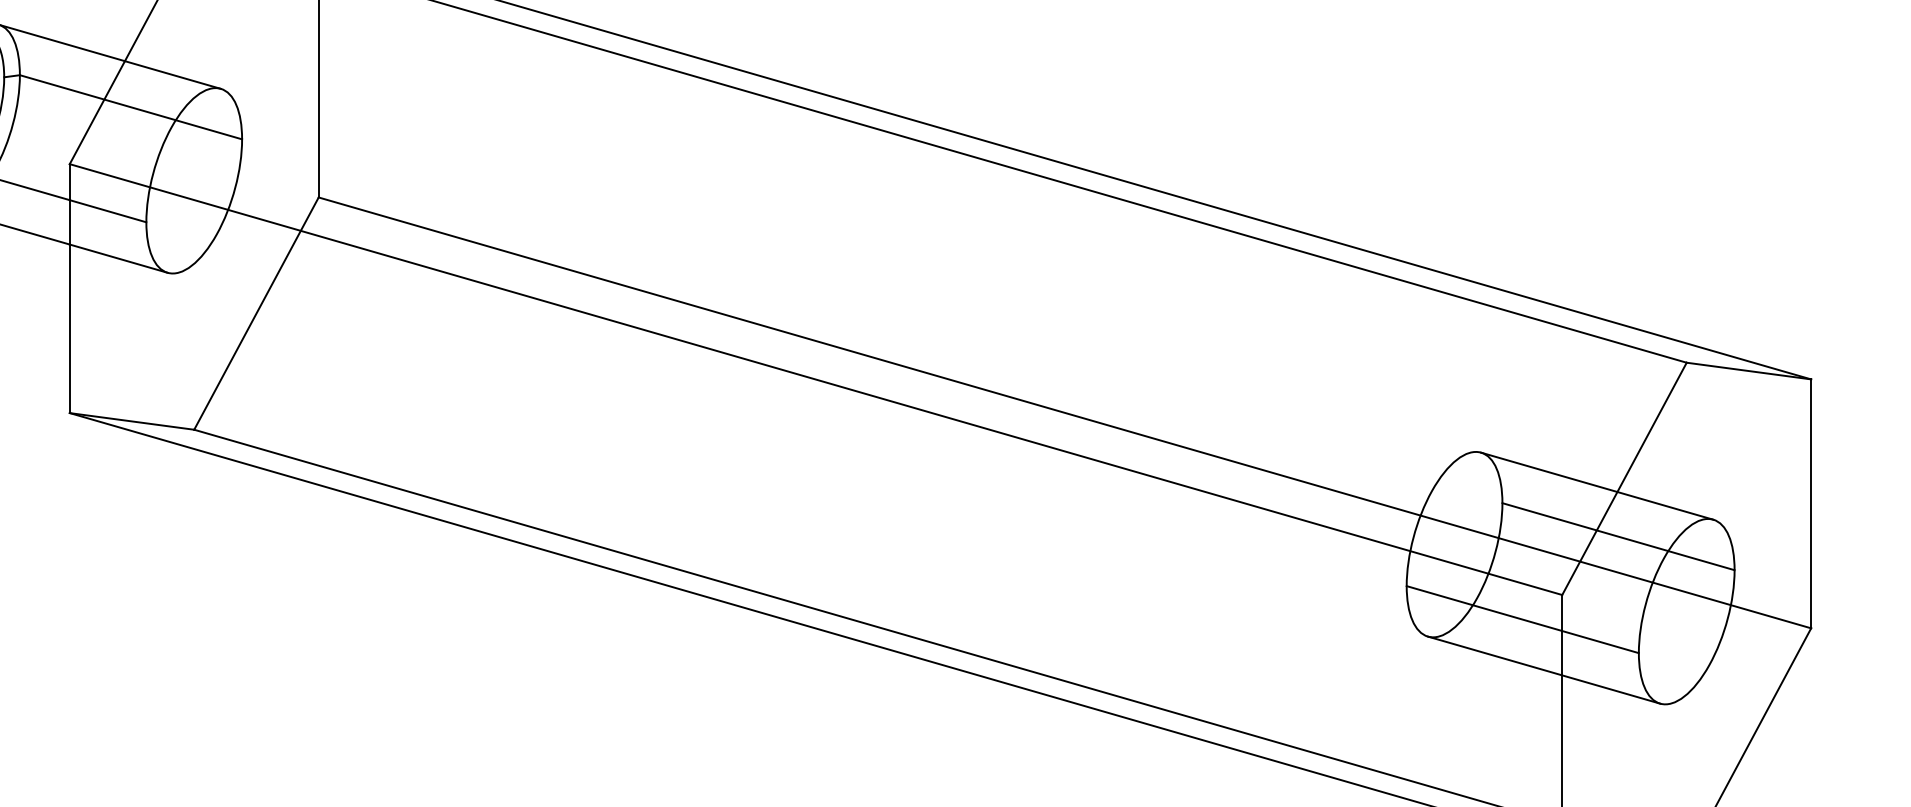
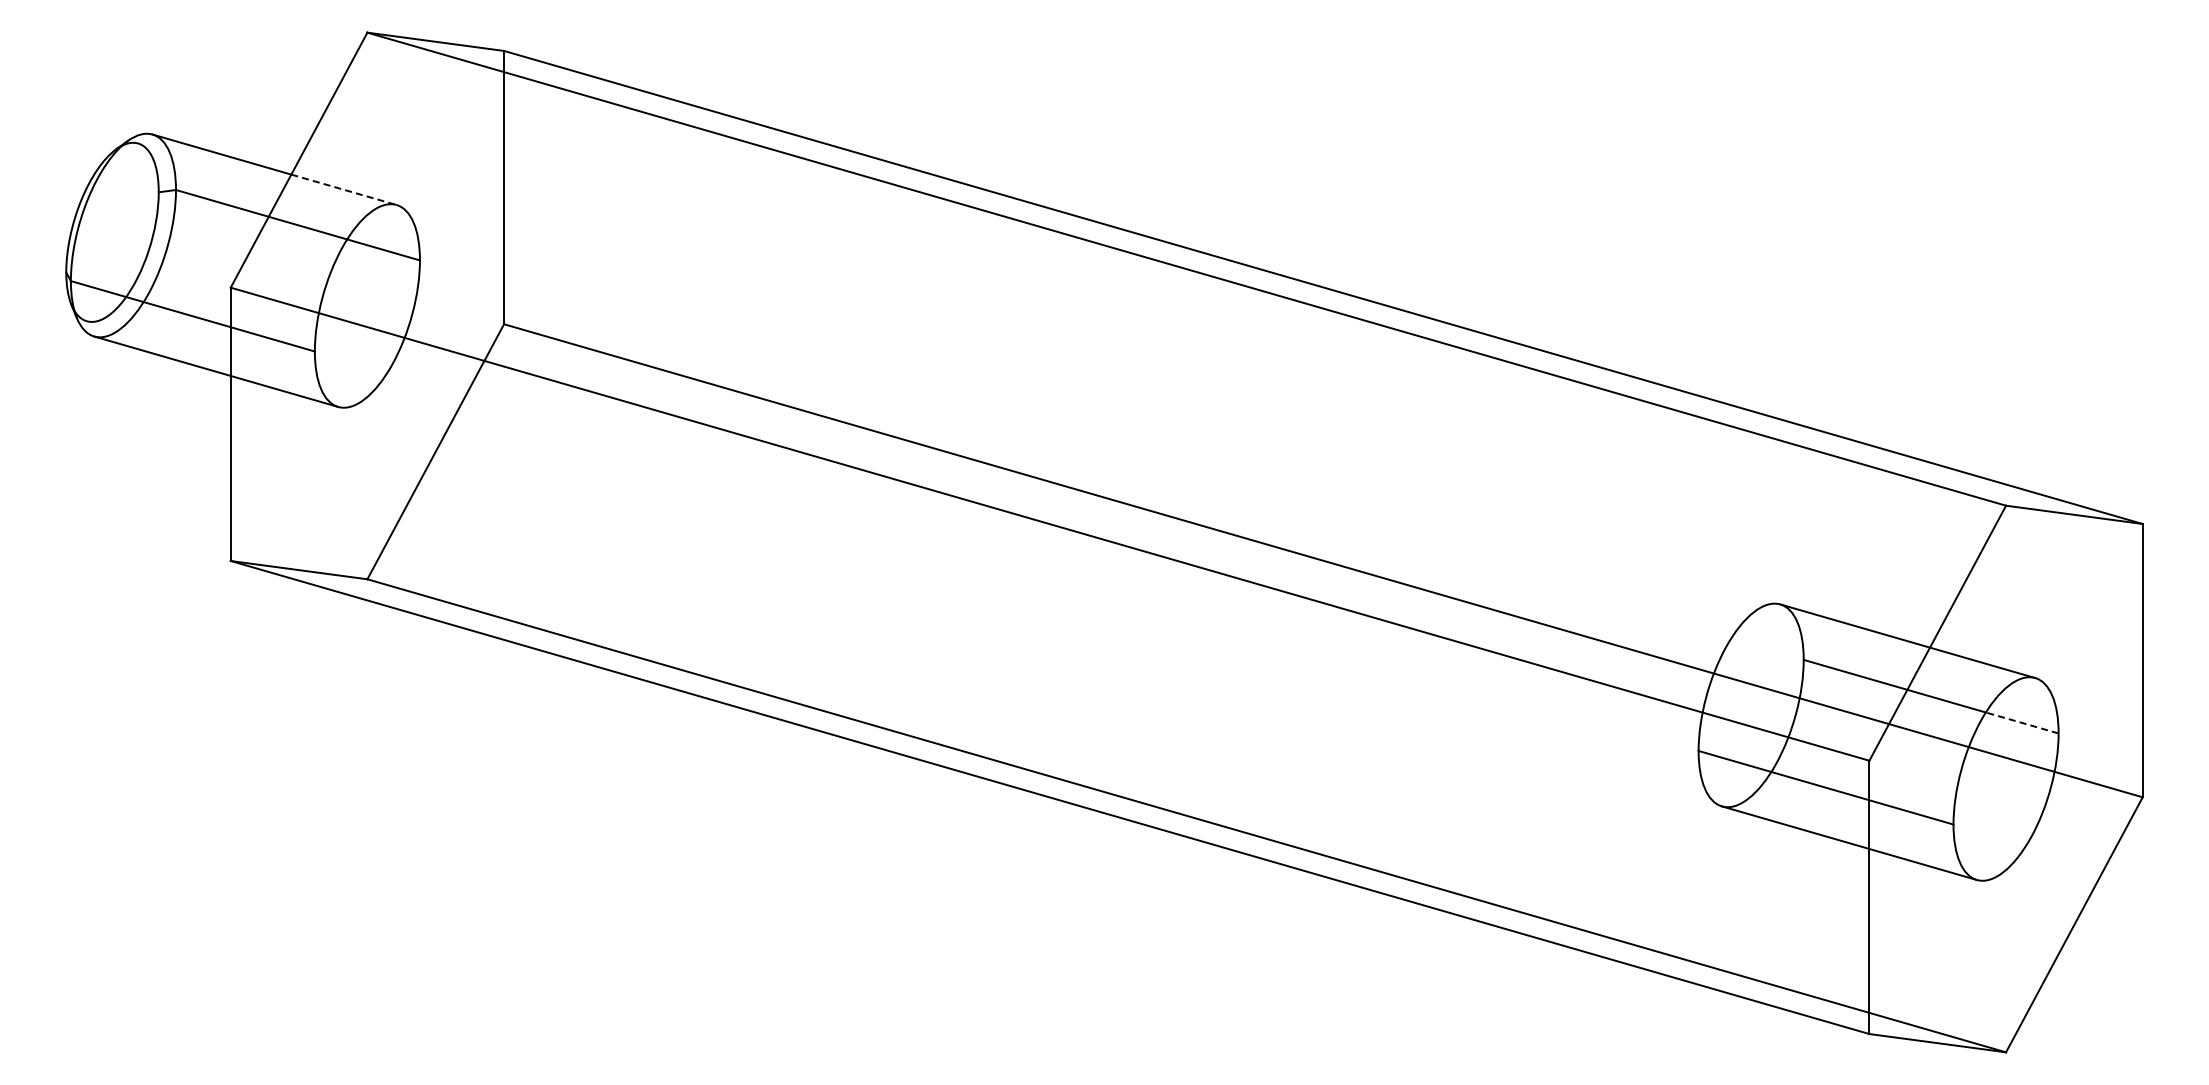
line: (172, 74) -> (343, 189), solid -> dashed
line: (1701, 560) -> (2022, 722), solid -> dashed

